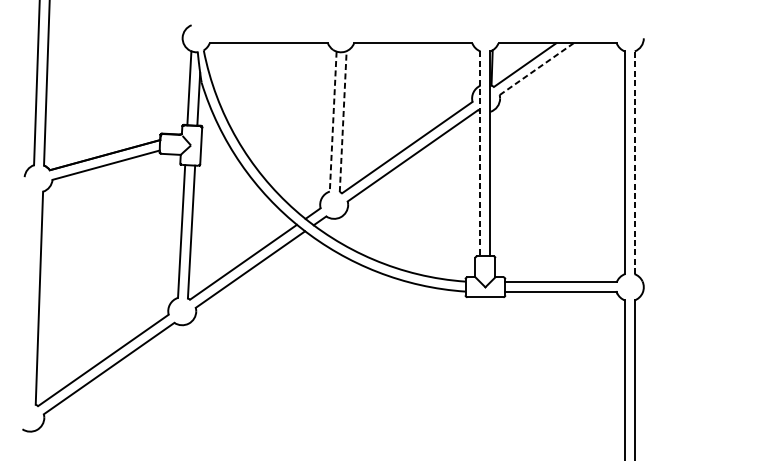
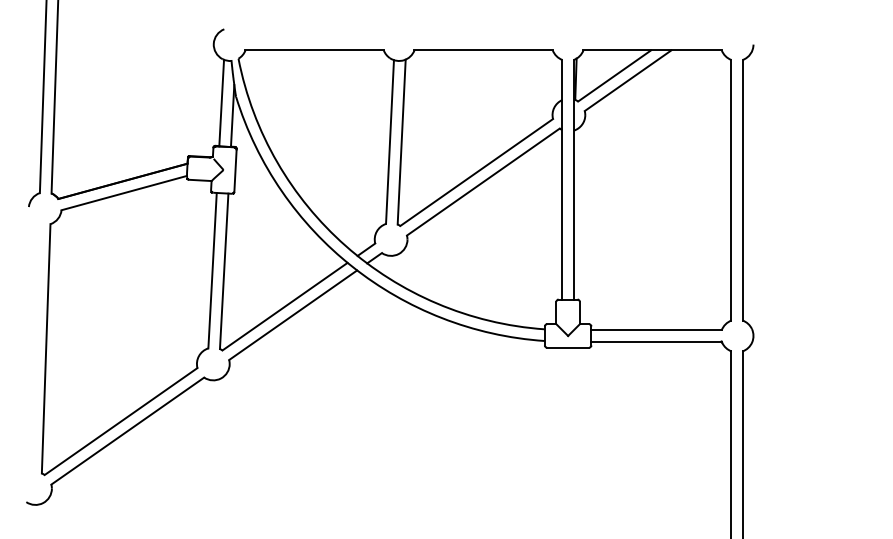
line: (537, 68) -> (628, 80), dashed -> solid
line: (333, 121) -> (390, 142), dashed -> solid
line: (343, 121) -> (401, 142), dashed -> solid
line: (480, 153) -> (562, 179), dashed -> solid
line: (634, 162) -> (742, 189), dashed -> solid

